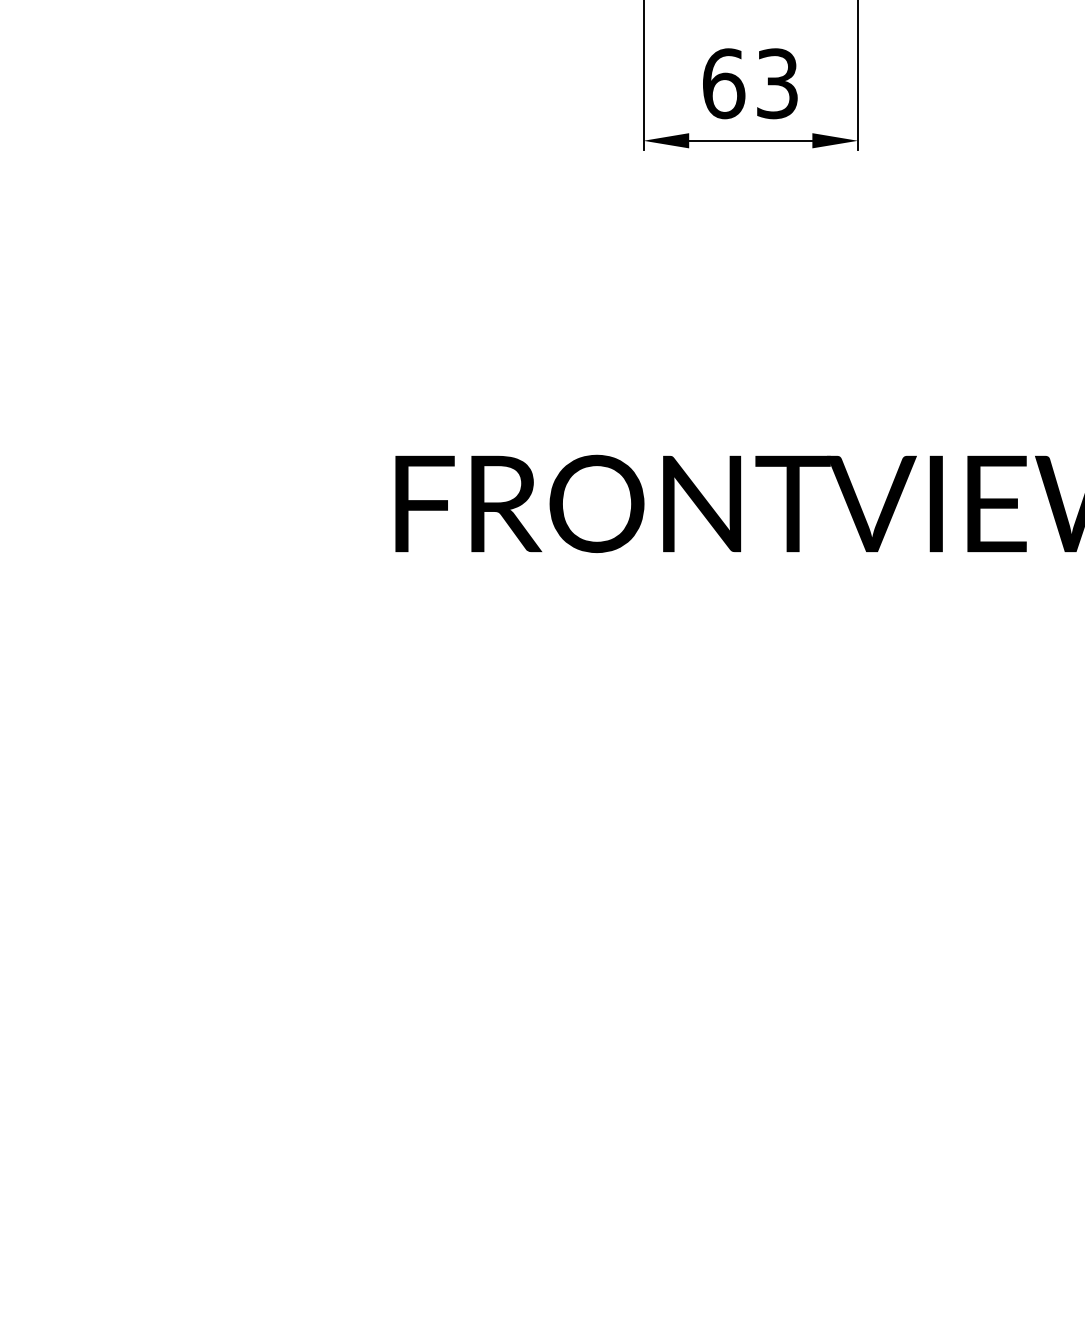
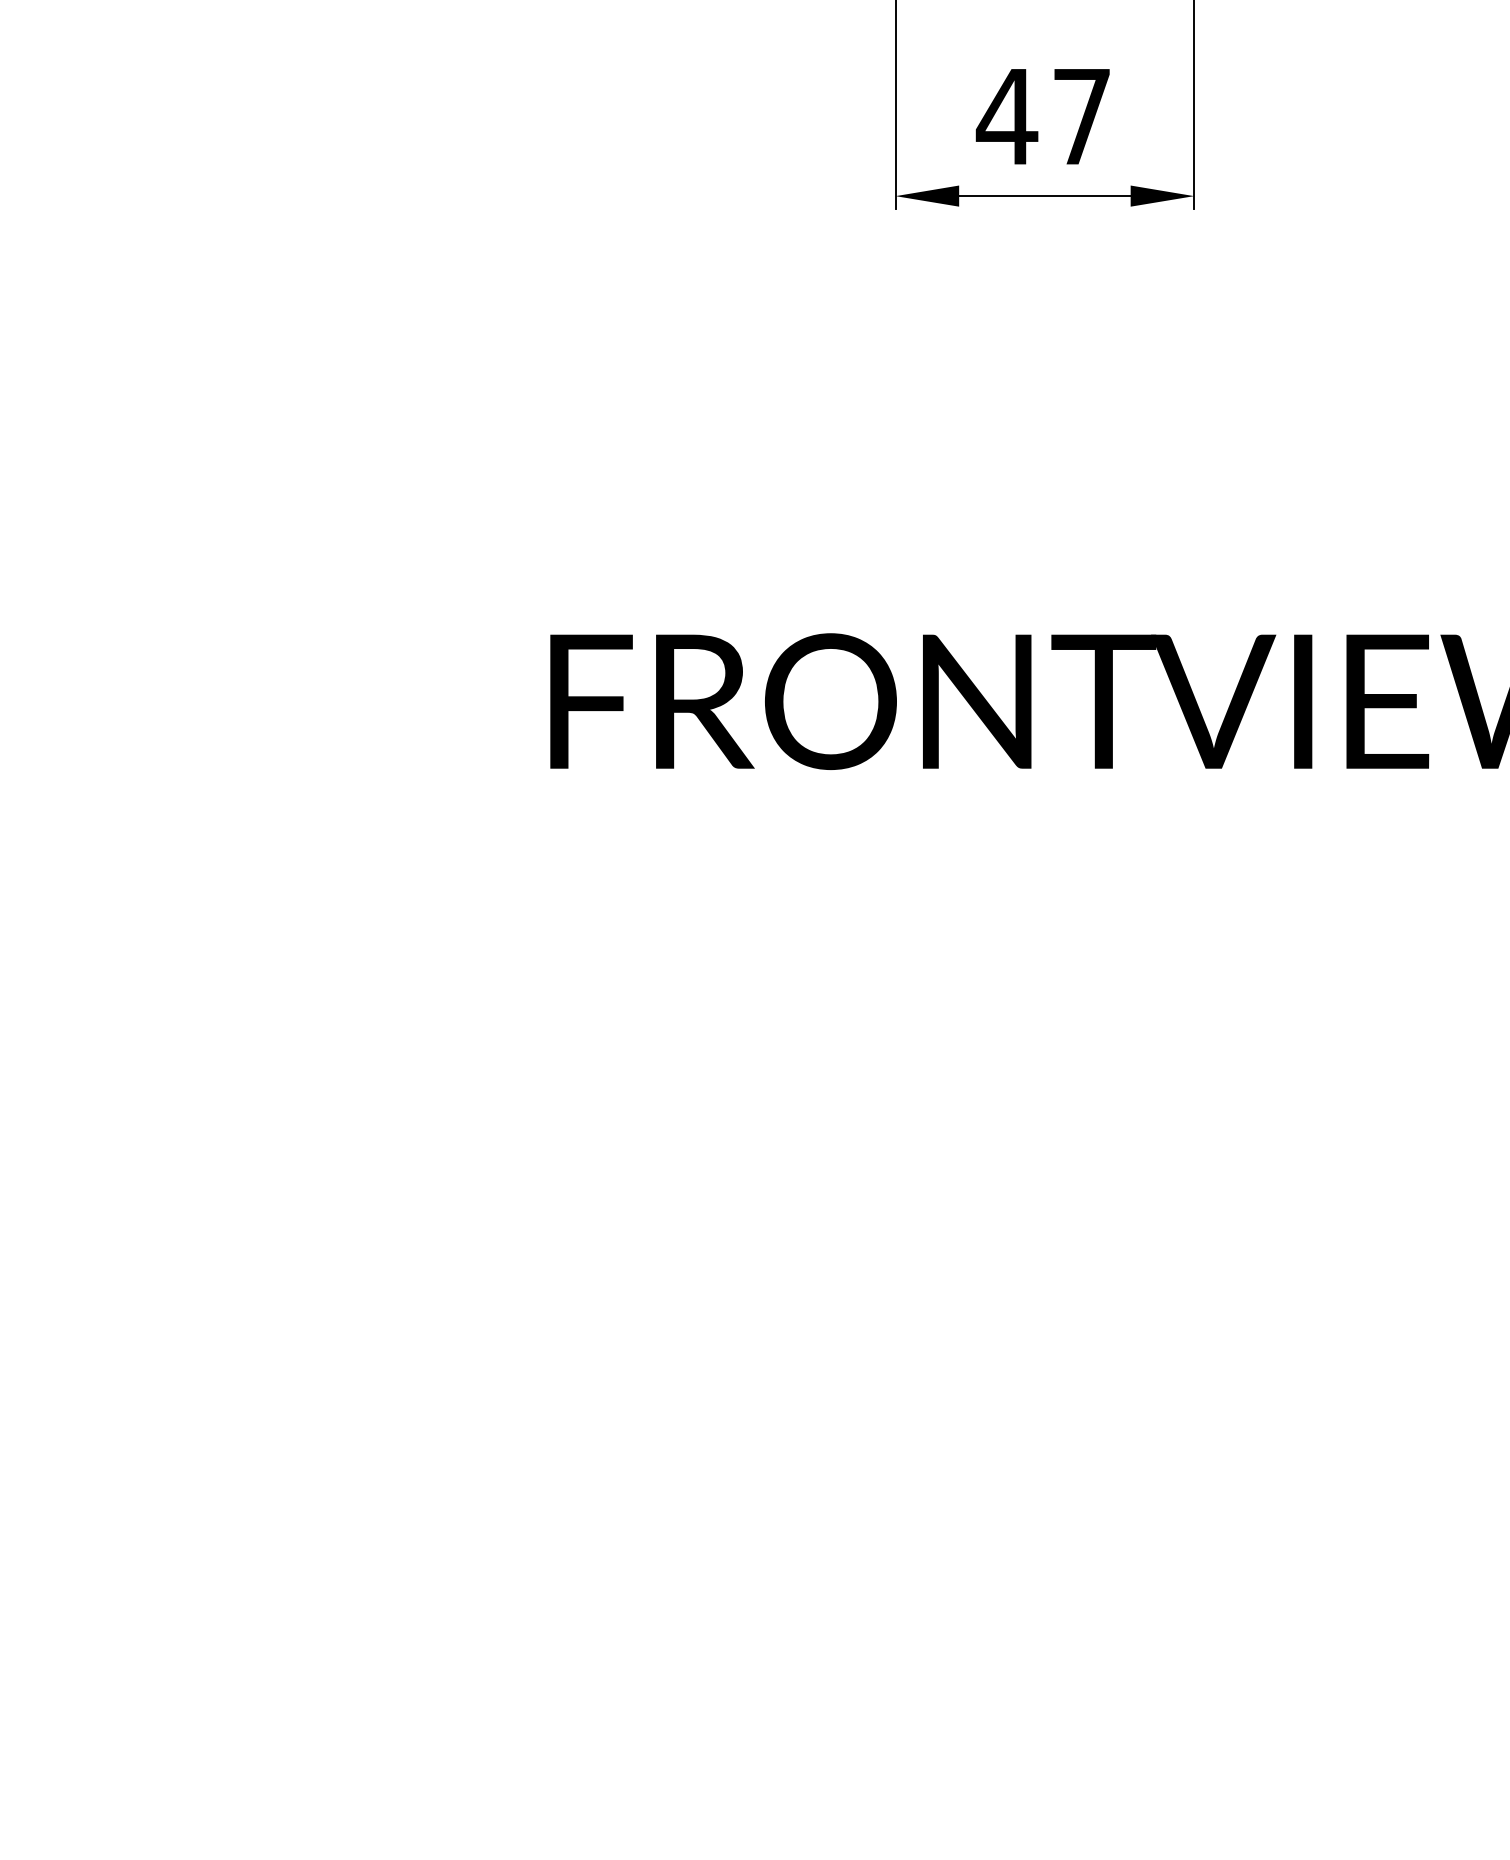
text: (749, 83) -> (1042, 116), 63 -> 47

